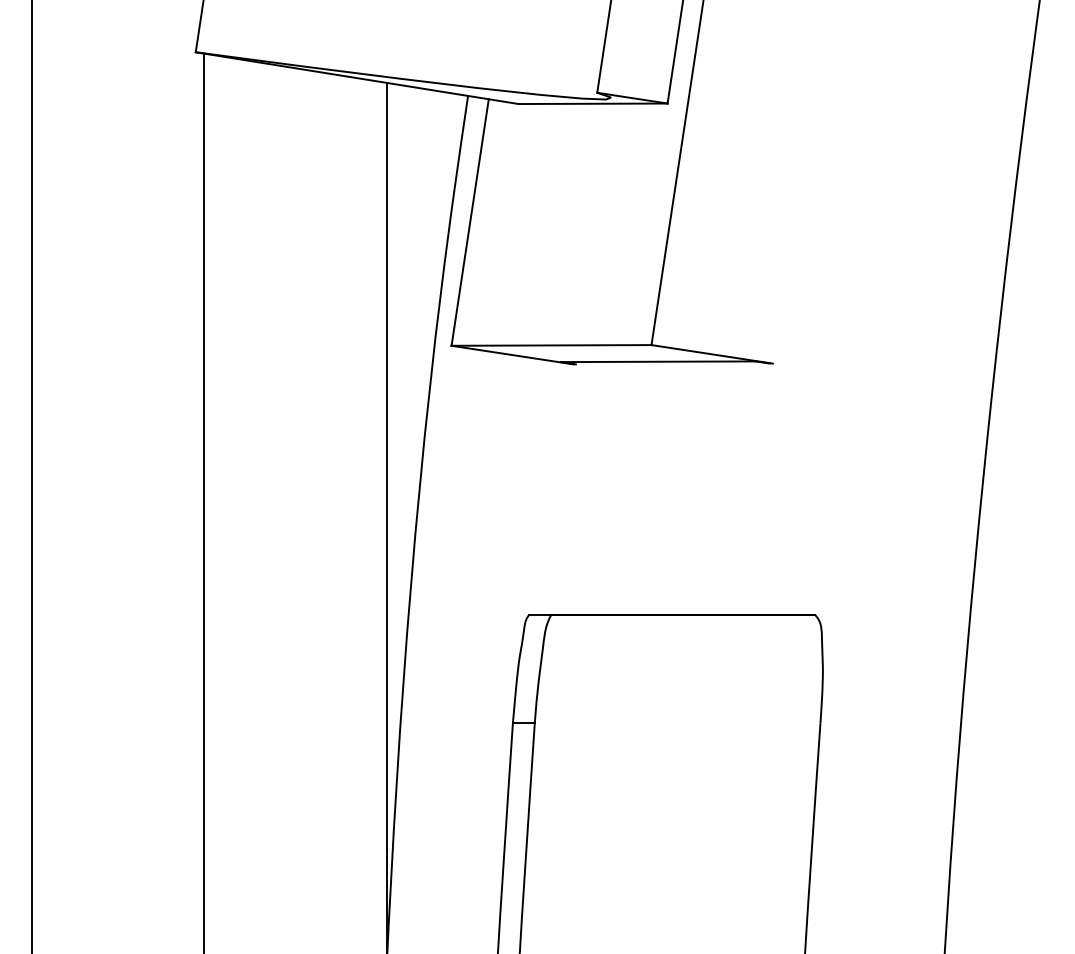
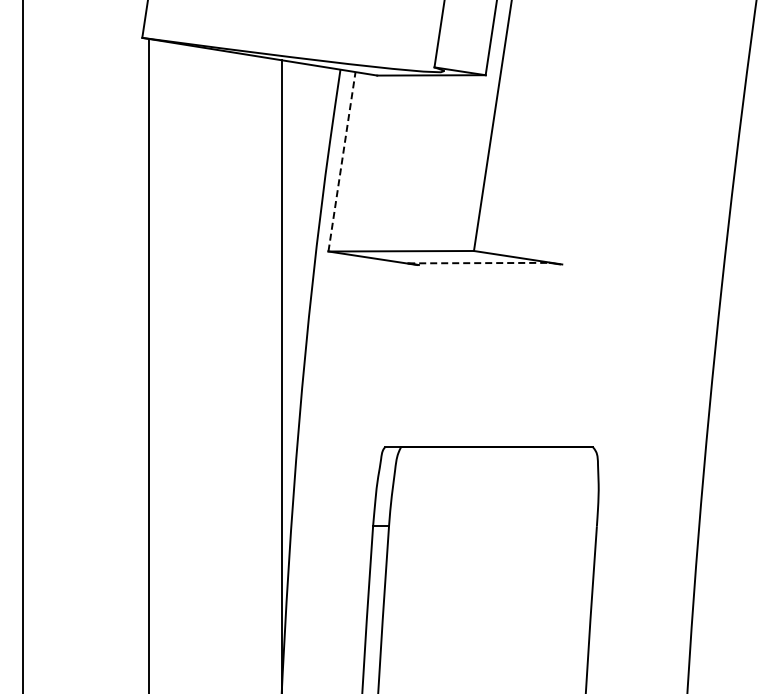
line: (470, 222) -> (342, 161), solid -> dashed
line: (657, 362) -> (478, 263), solid -> dashed

